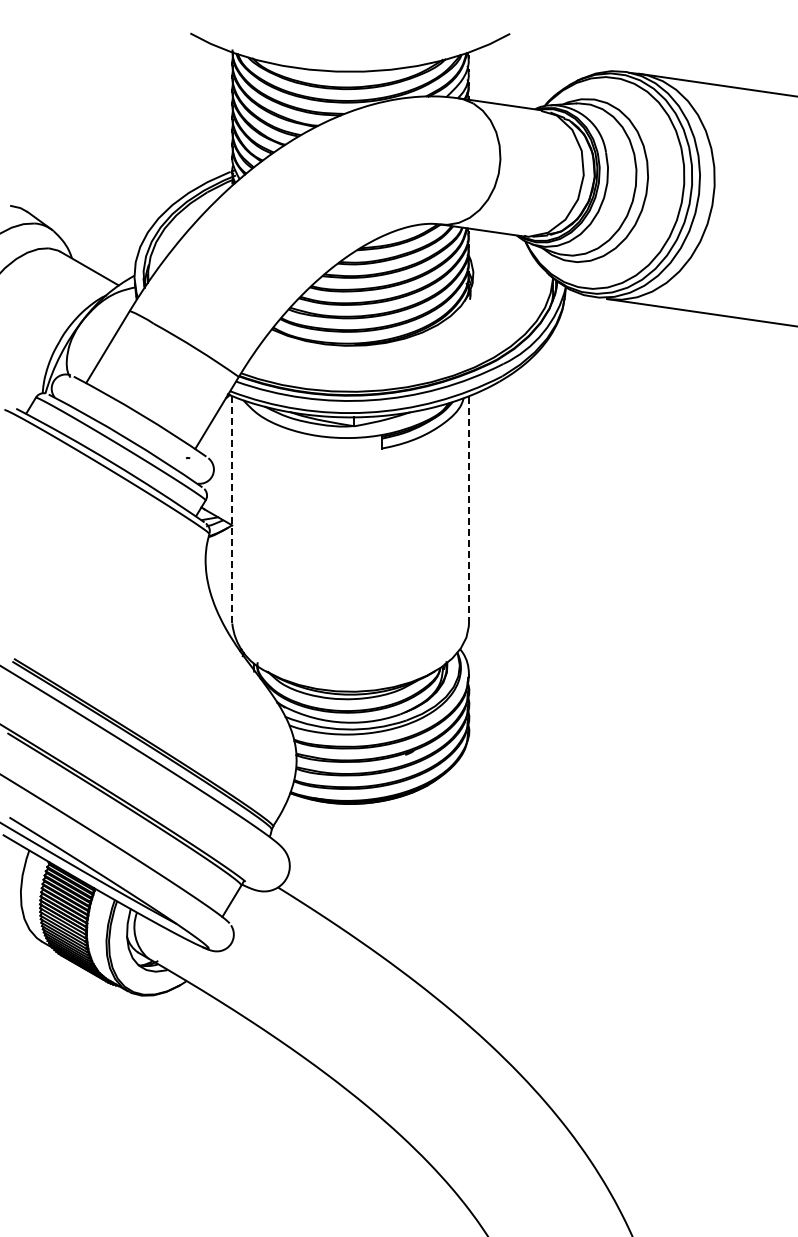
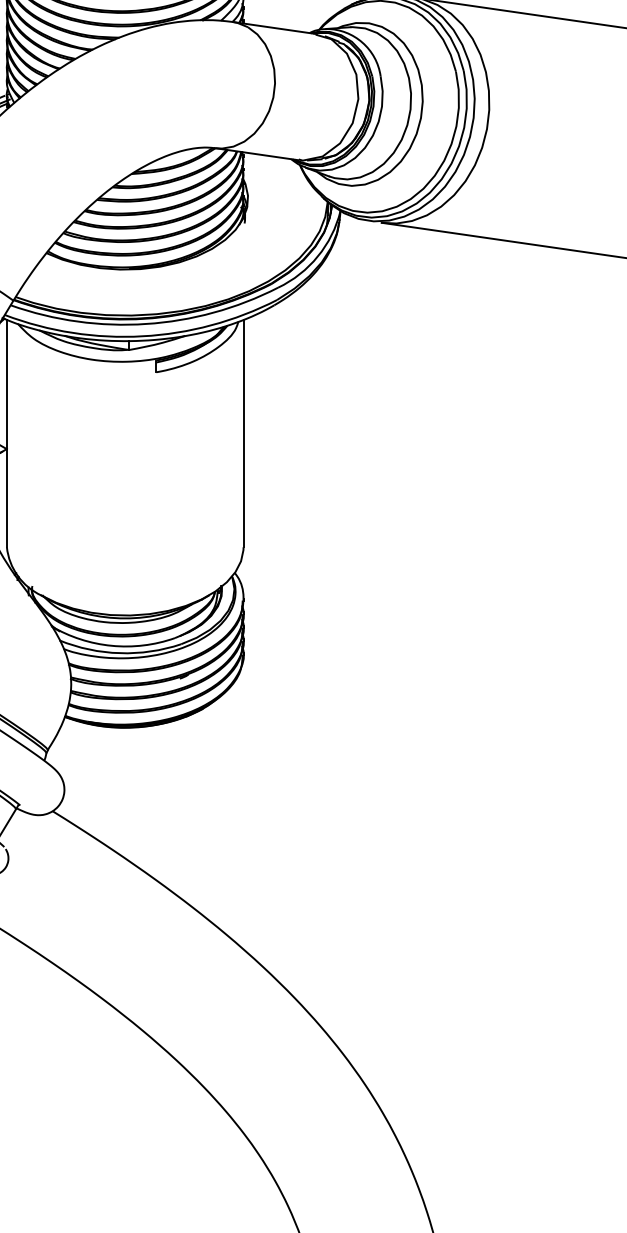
line: (232, 509) -> (7, 433), dashed -> solid
line: (468, 509) -> (243, 433), dashed -> solid

